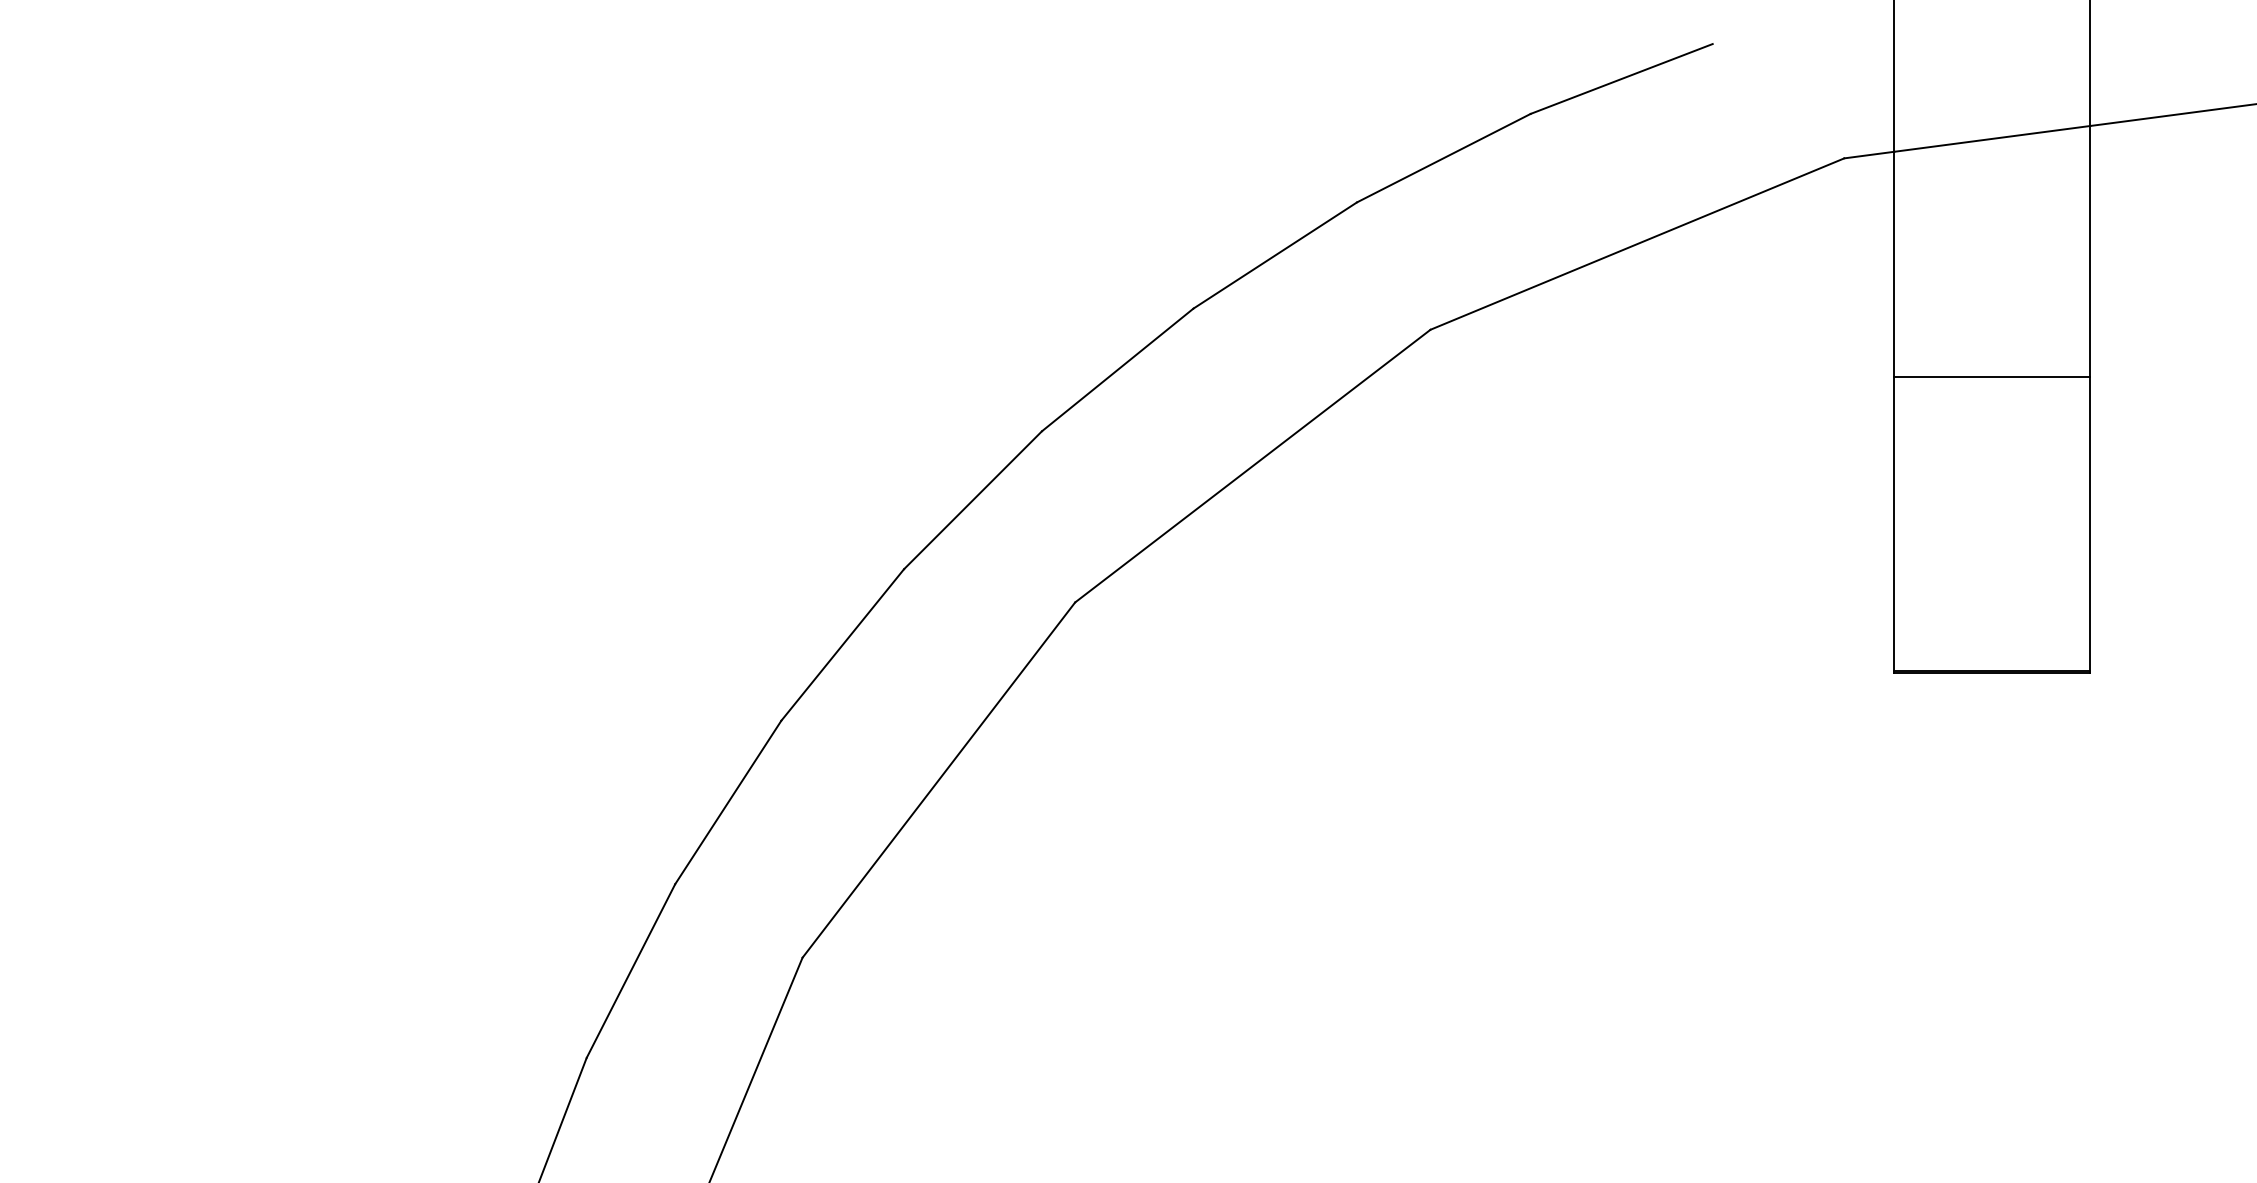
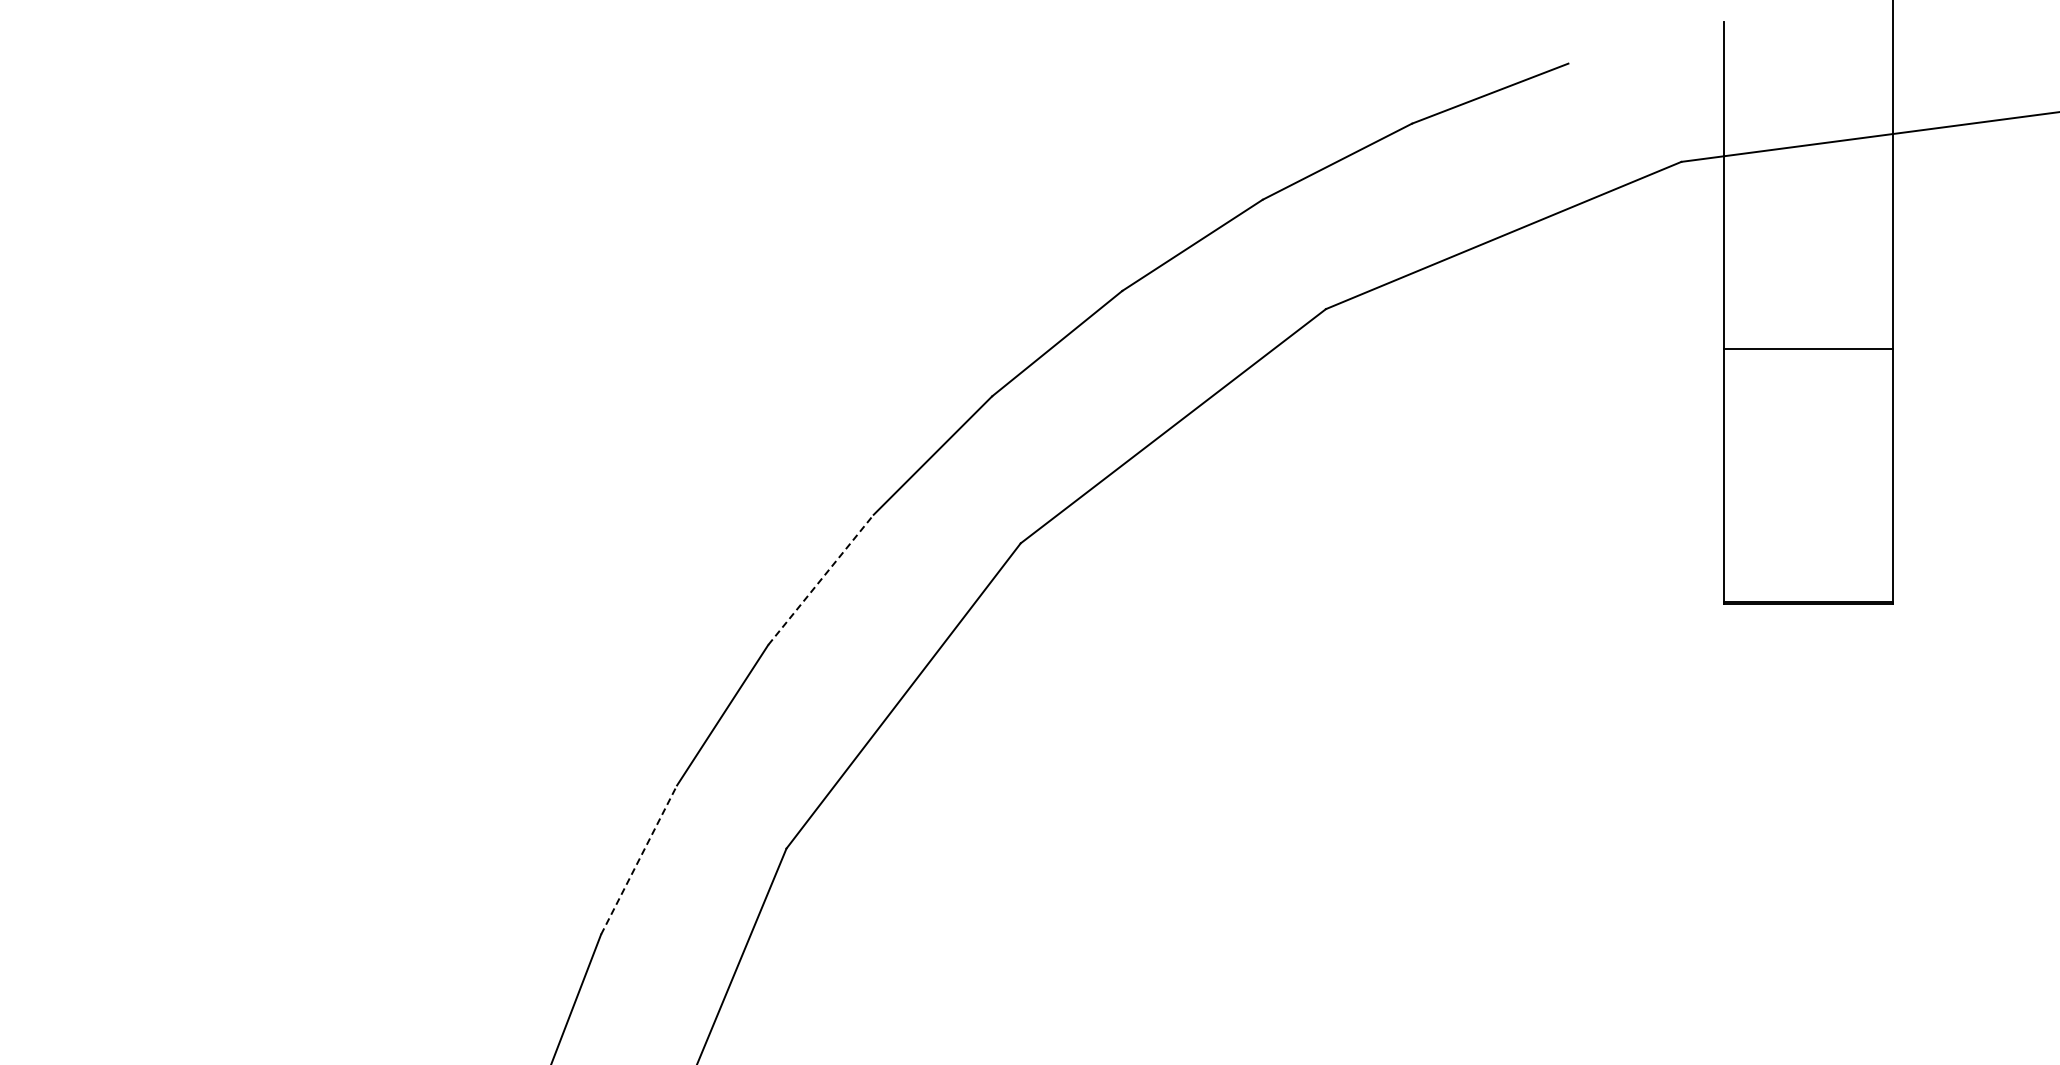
line: (843, 644) -> (821, 579), solid -> dashed
line: (631, 971) -> (639, 860), solid -> dashed

